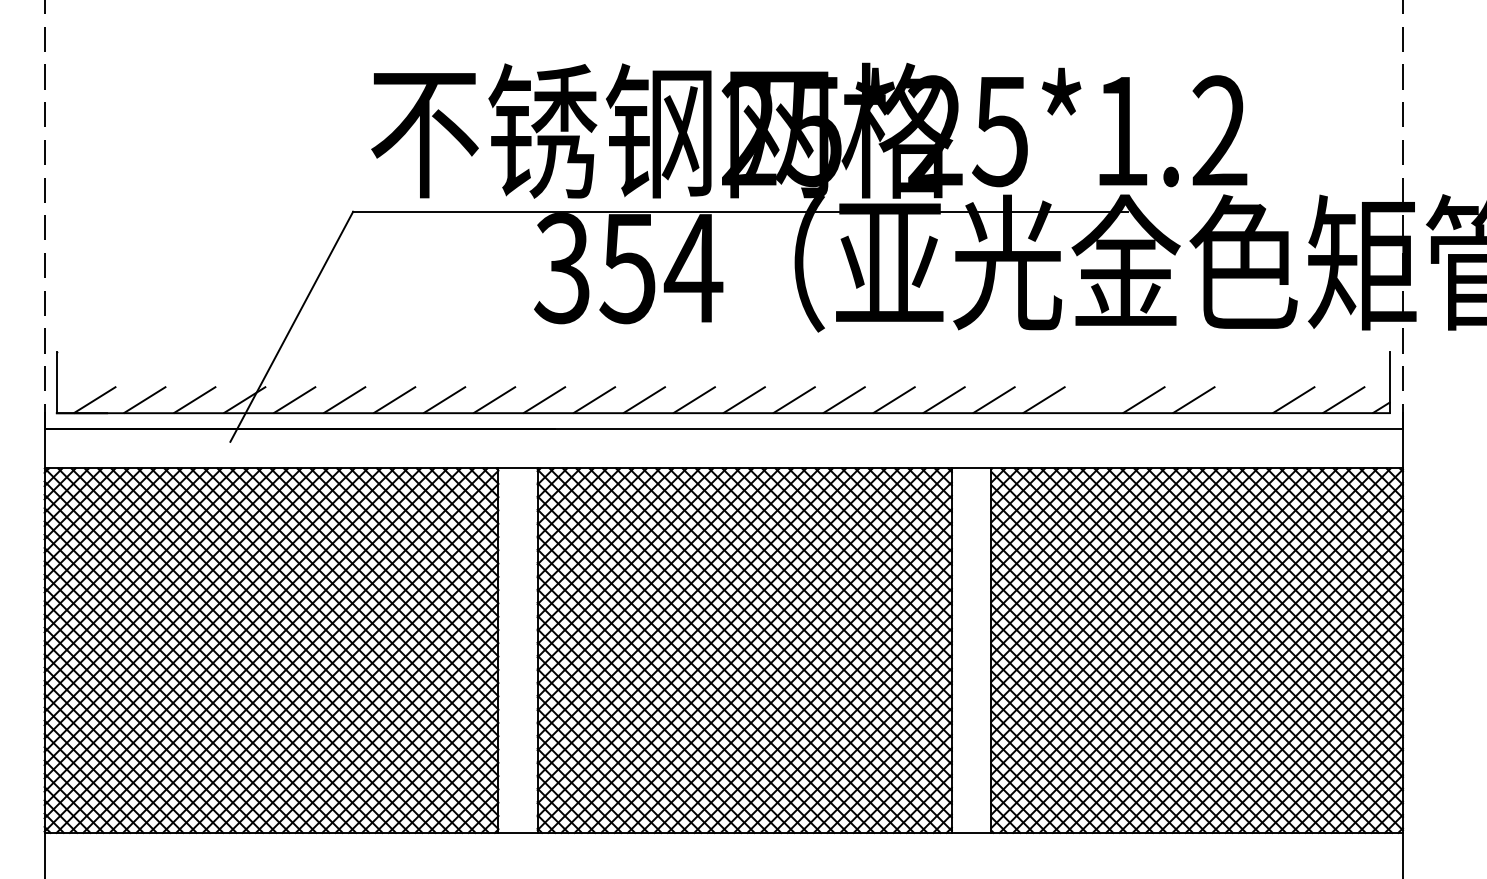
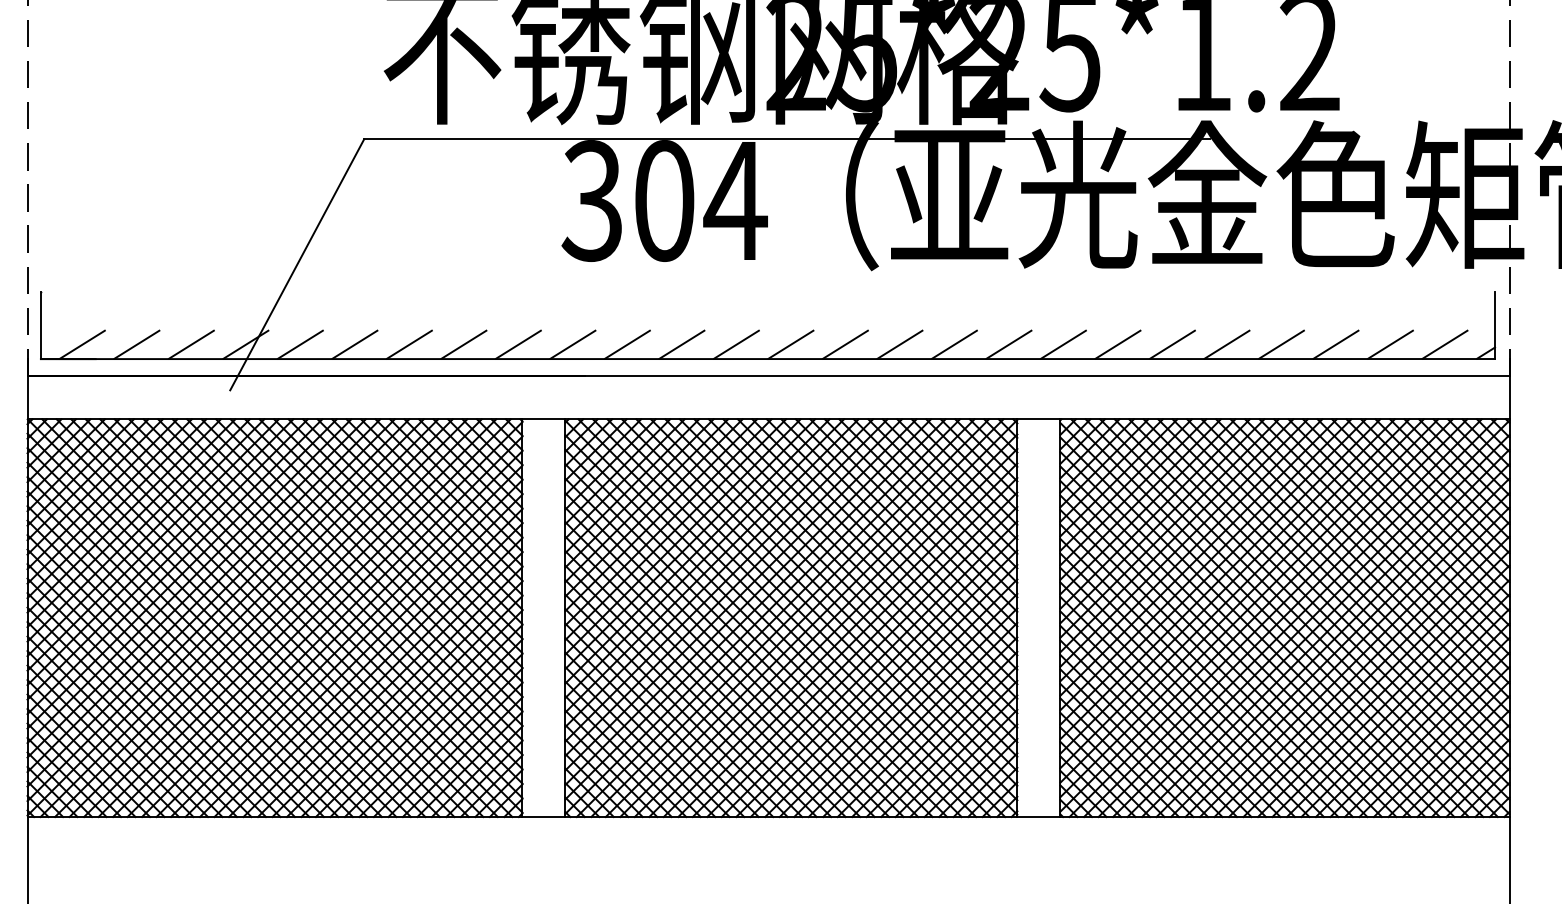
text: (627, 268) -> (663, 201), 354 -> 304
line: (1093, 399) -> (1171, 344), added
line: (1243, 399) -> (1335, 344), added

